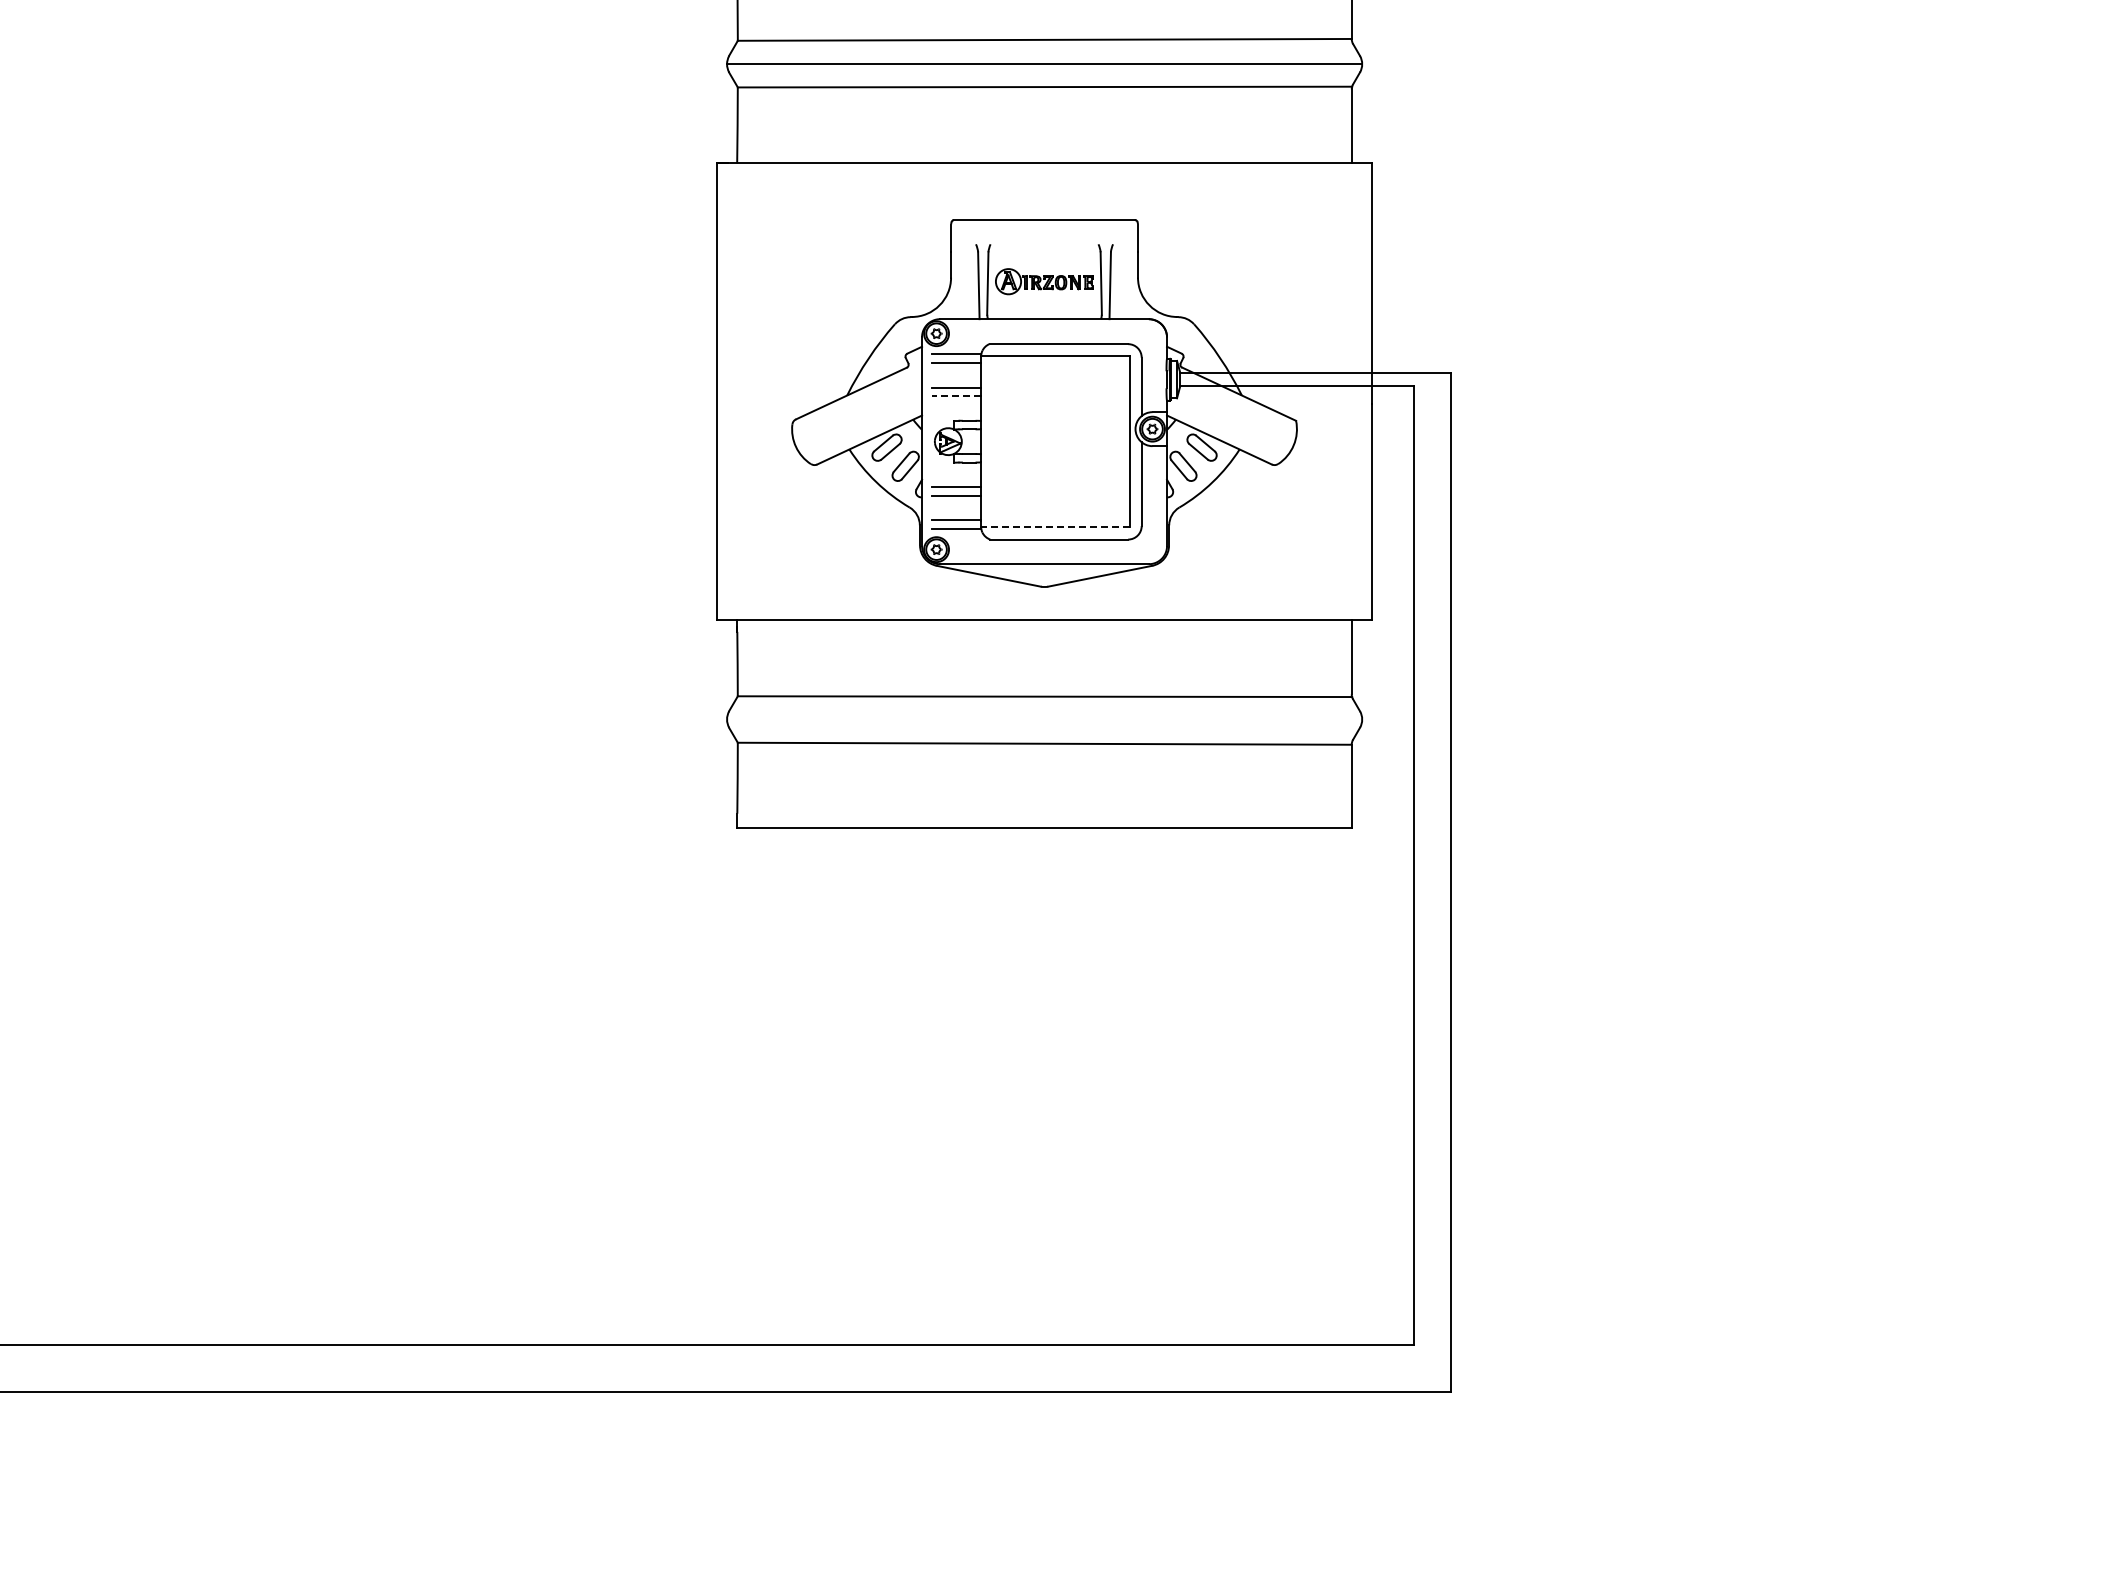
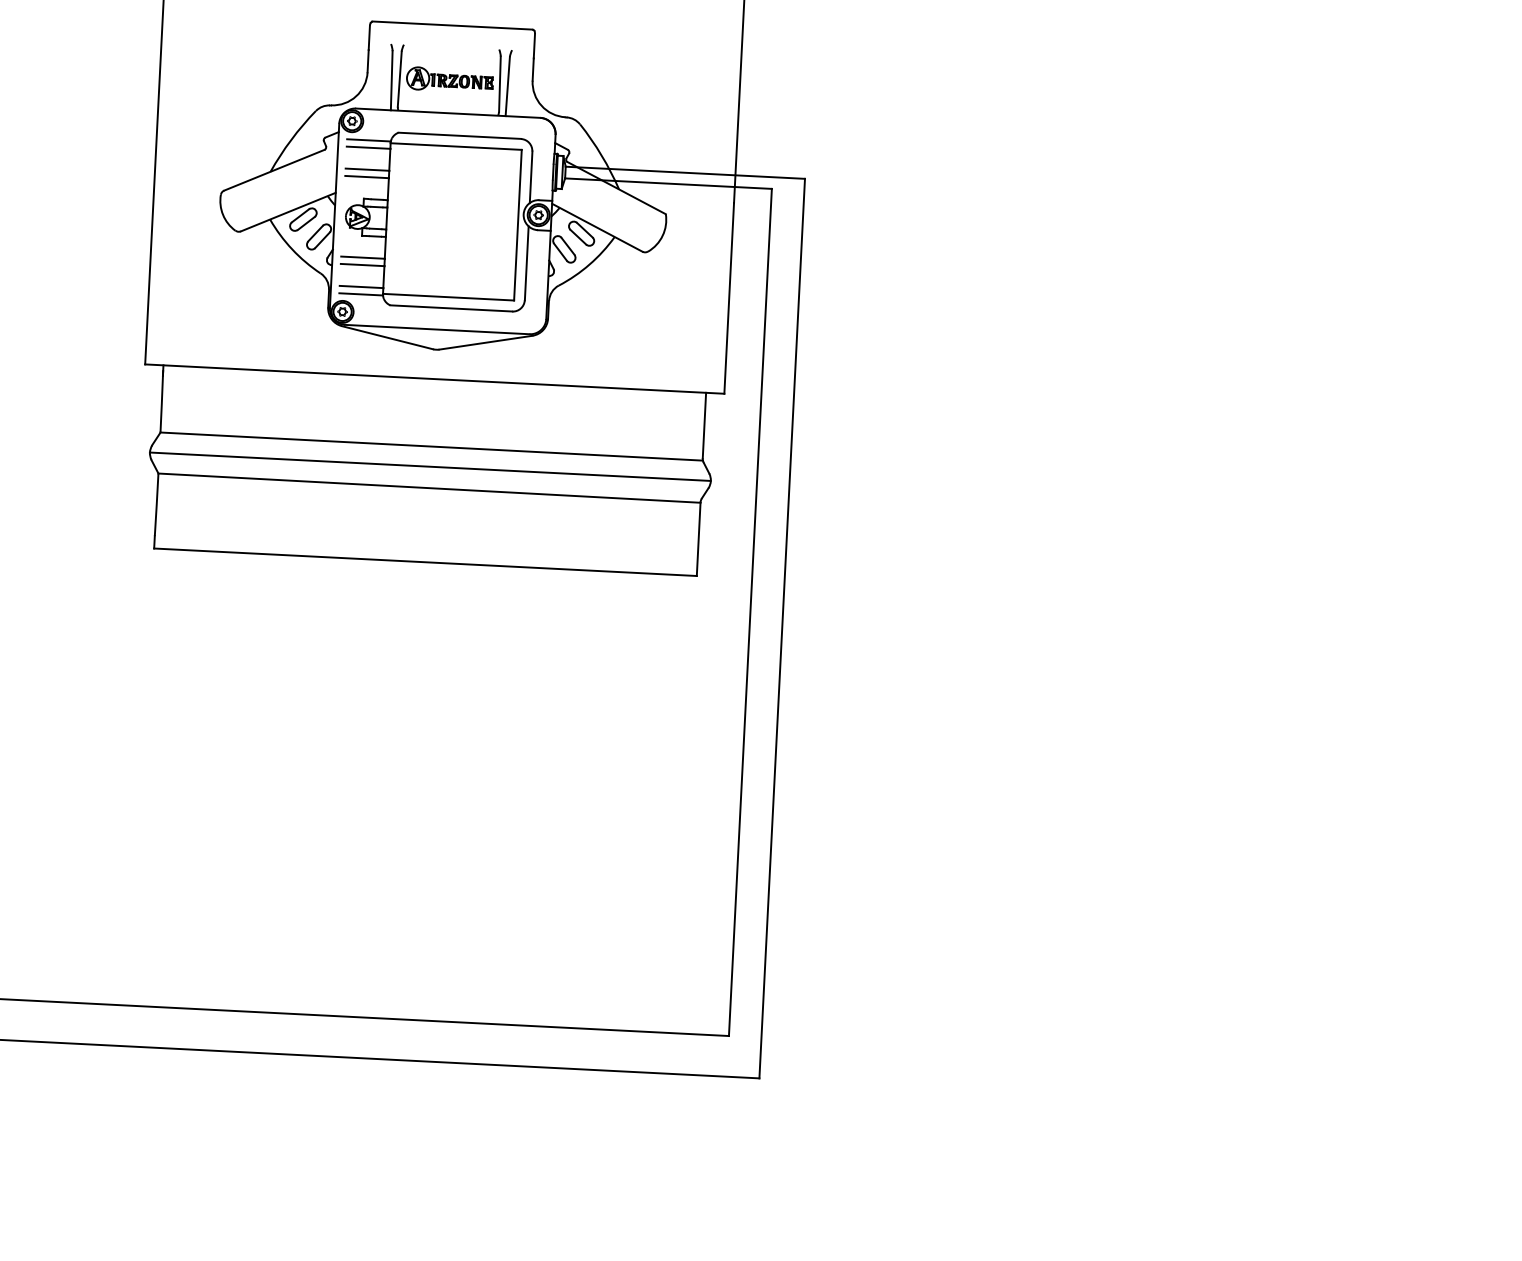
line: (956, 395) -> (367, 176), dashed -> solid
line: (1054, 526) -> (447, 296), dashed -> solid
line: (1044, 719) -> (430, 466), added

